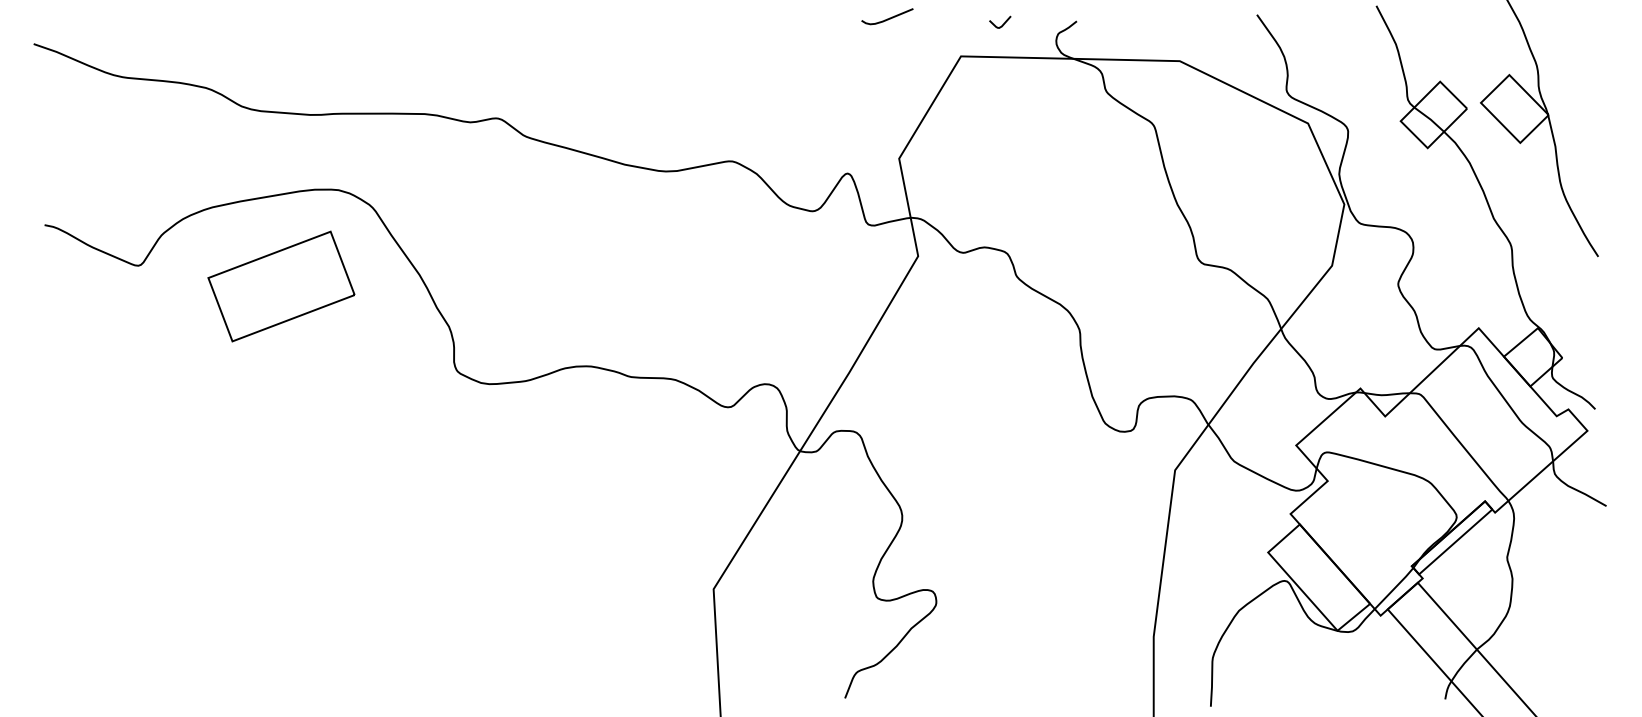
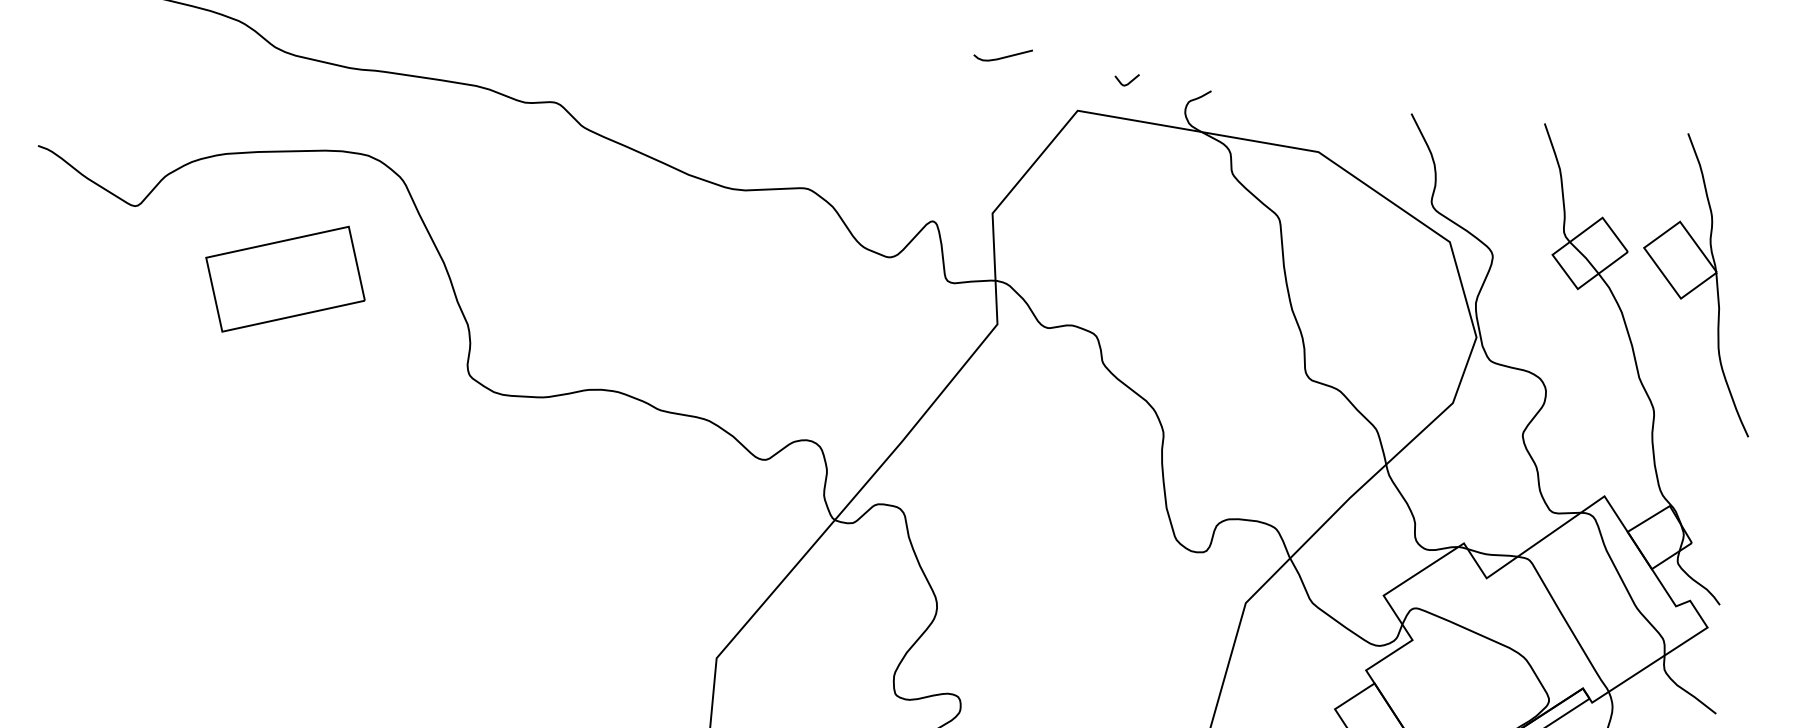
part: (281, 286) -> (285, 279), moved

